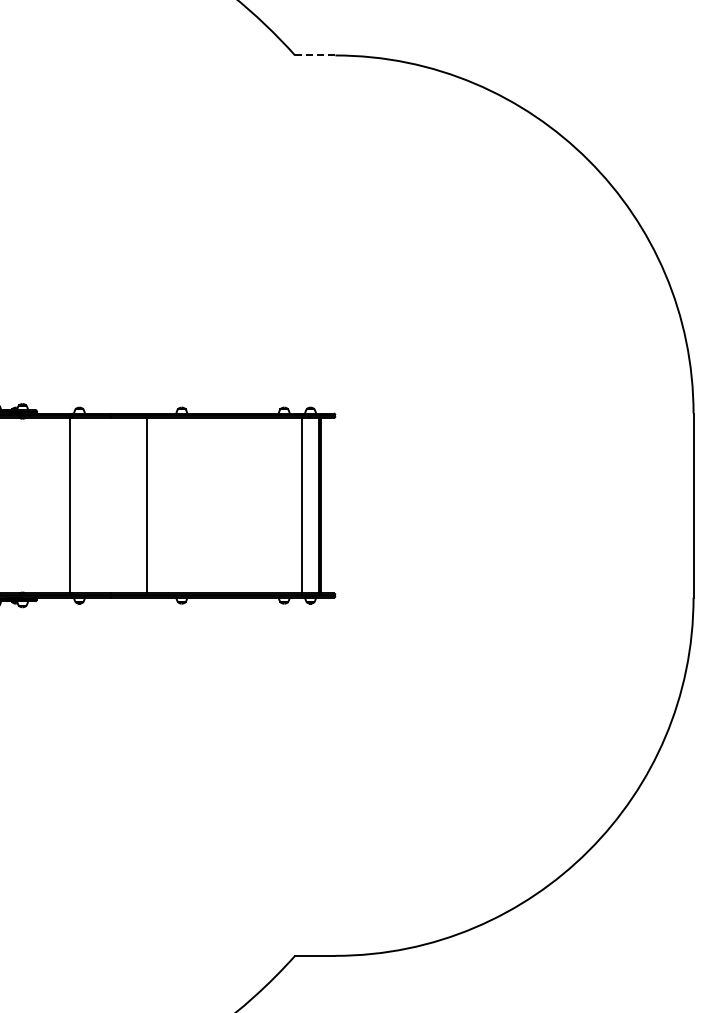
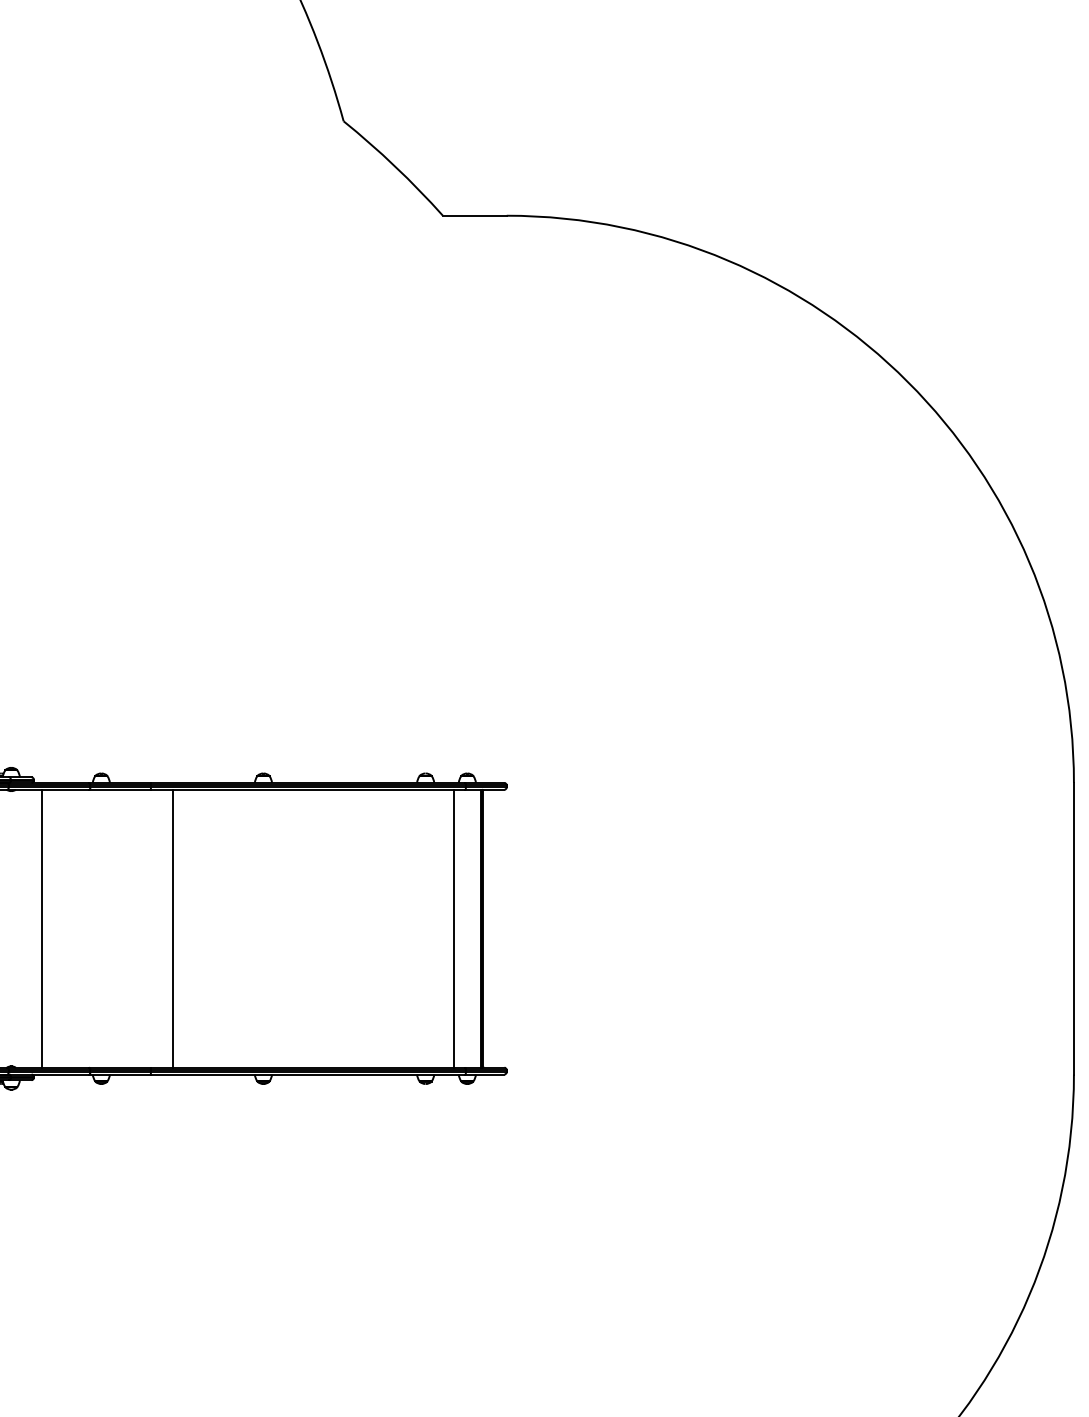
line: (314, 55) -> (473, 215), dashed -> solid
line: (69, 505) -> (41, 928), moved
line: (146, 505) -> (172, 928), moved

